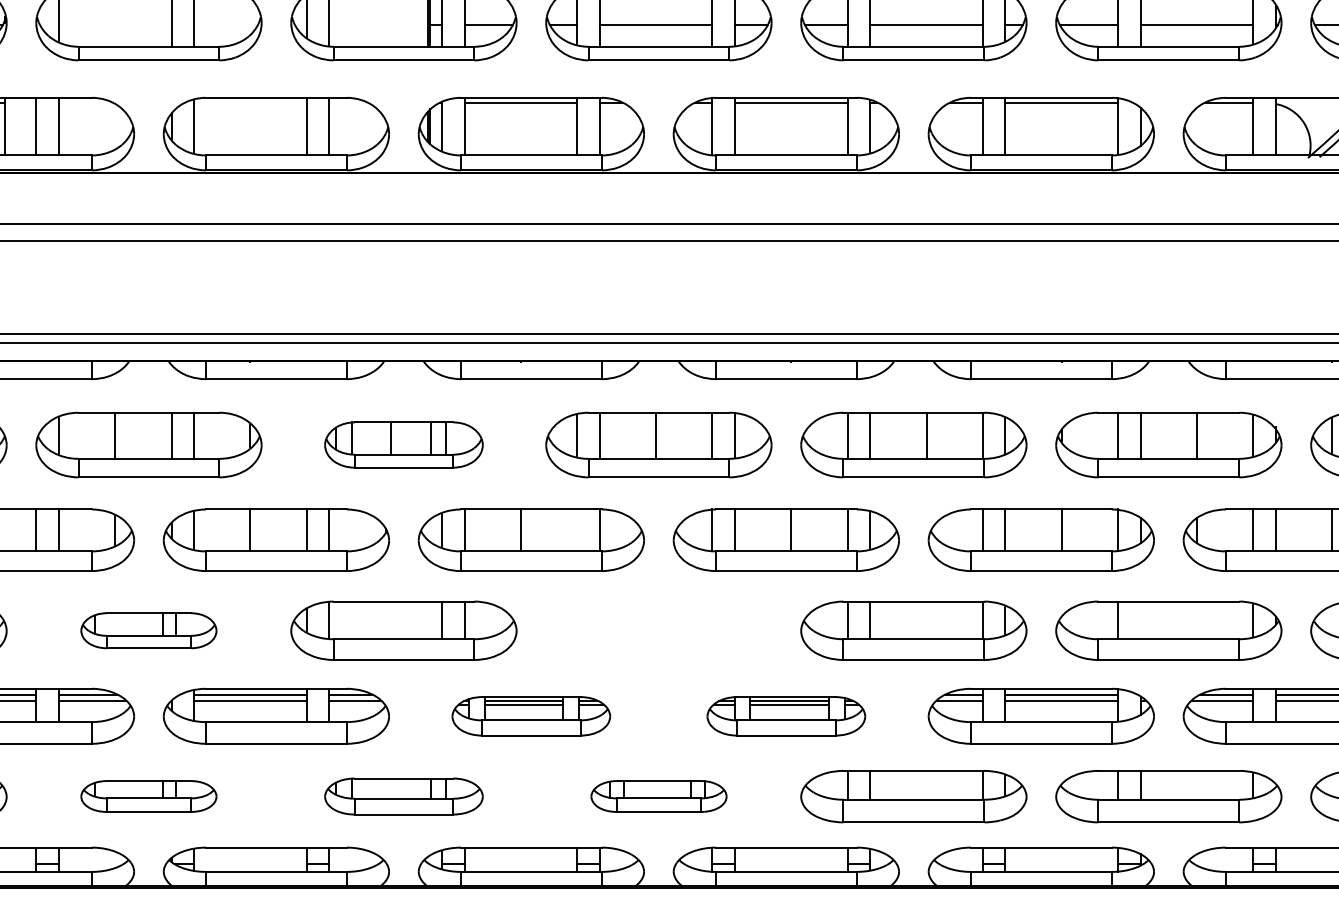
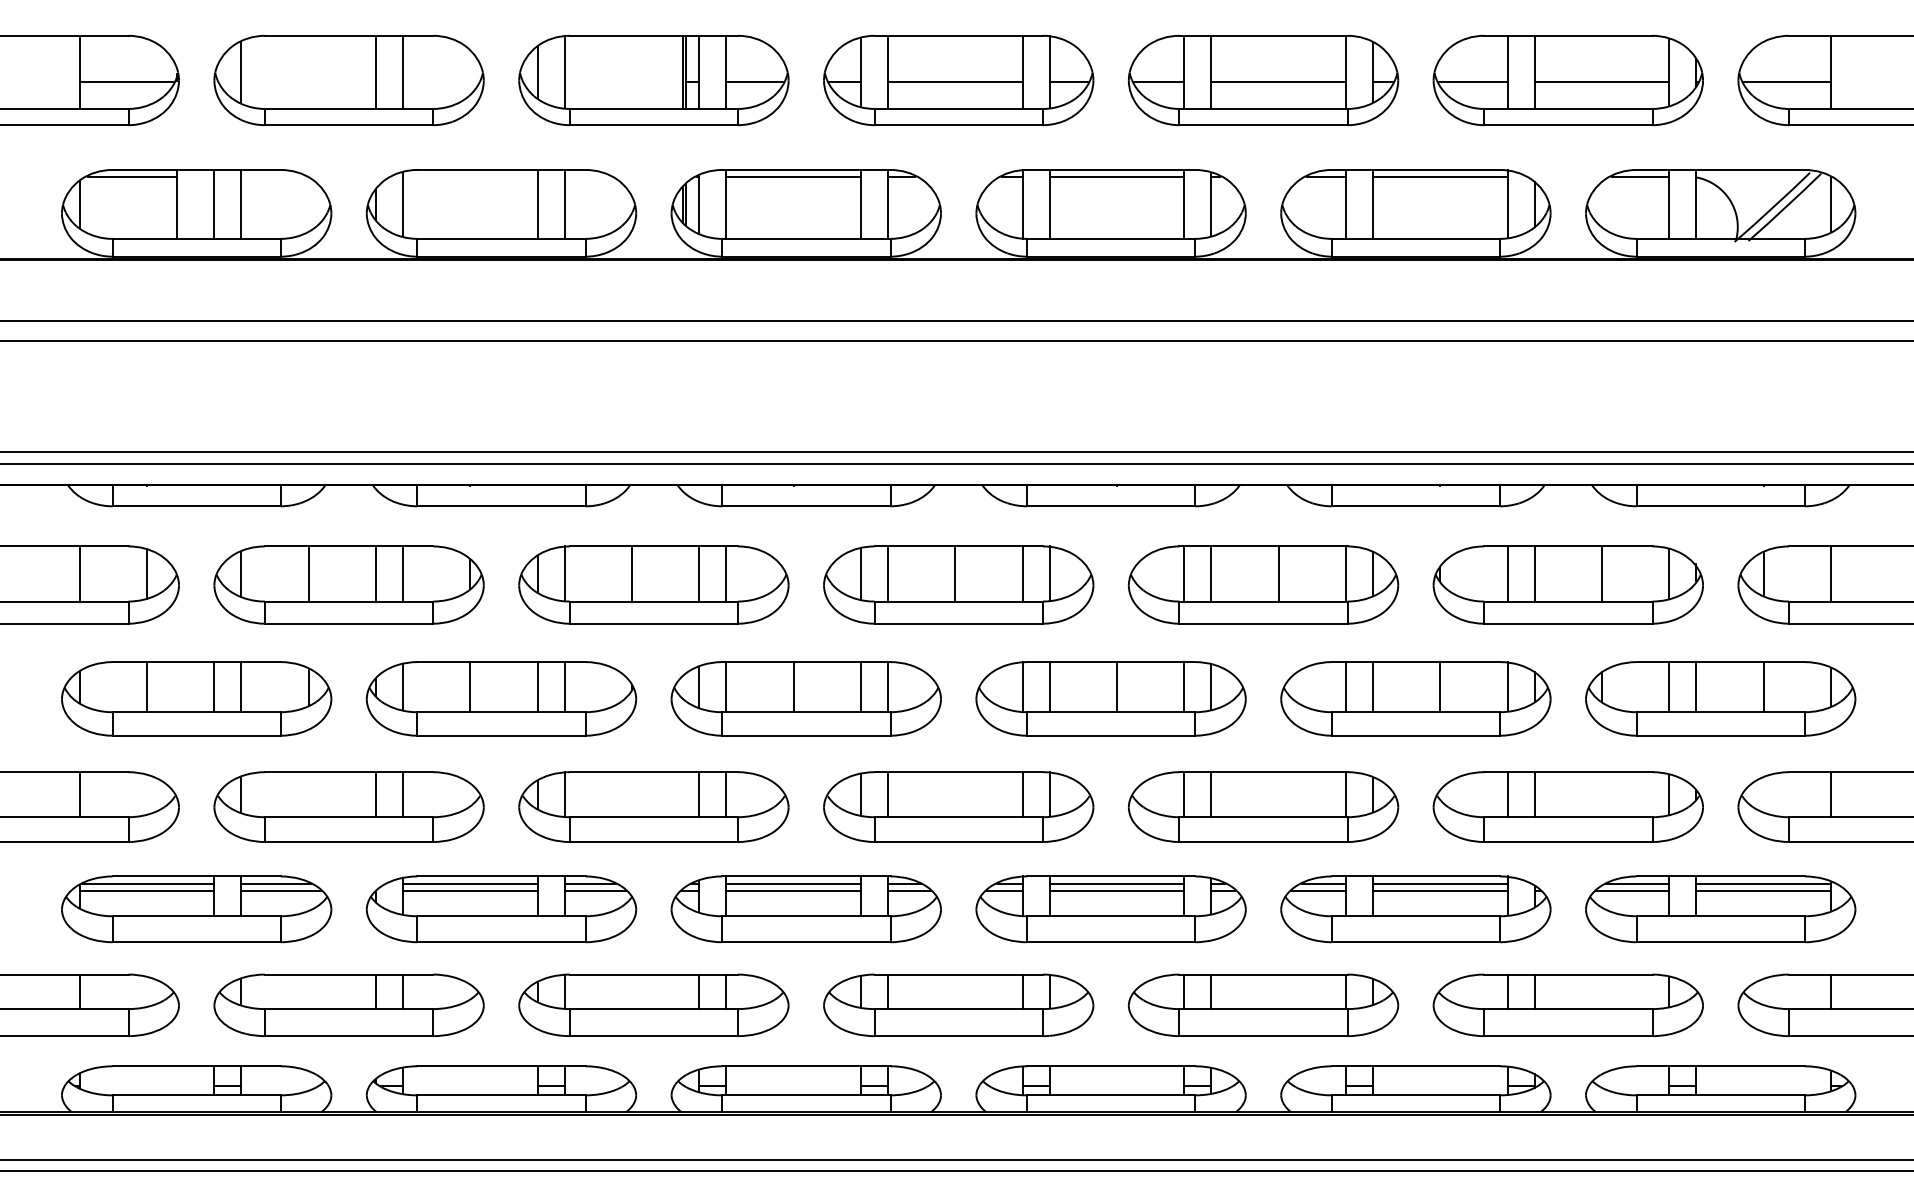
part: (403, 444) -> (653, 584), size x1.43
line: (577, 530) -> (861, 687), added
line: (1140, 620) -> (1534, 794), added
part: (148, 630) -> (348, 806), size x1.67
part: (658, 630) -> (958, 806), added
part: (530, 716) -> (805, 909), size x1.43
part: (785, 716) -> (1110, 909), size x1.43
part: (148, 795) -> (348, 1004), size x1.67
part: (403, 795) -> (653, 1004), size x1.43
part: (658, 795) -> (958, 1004), size x1.67

